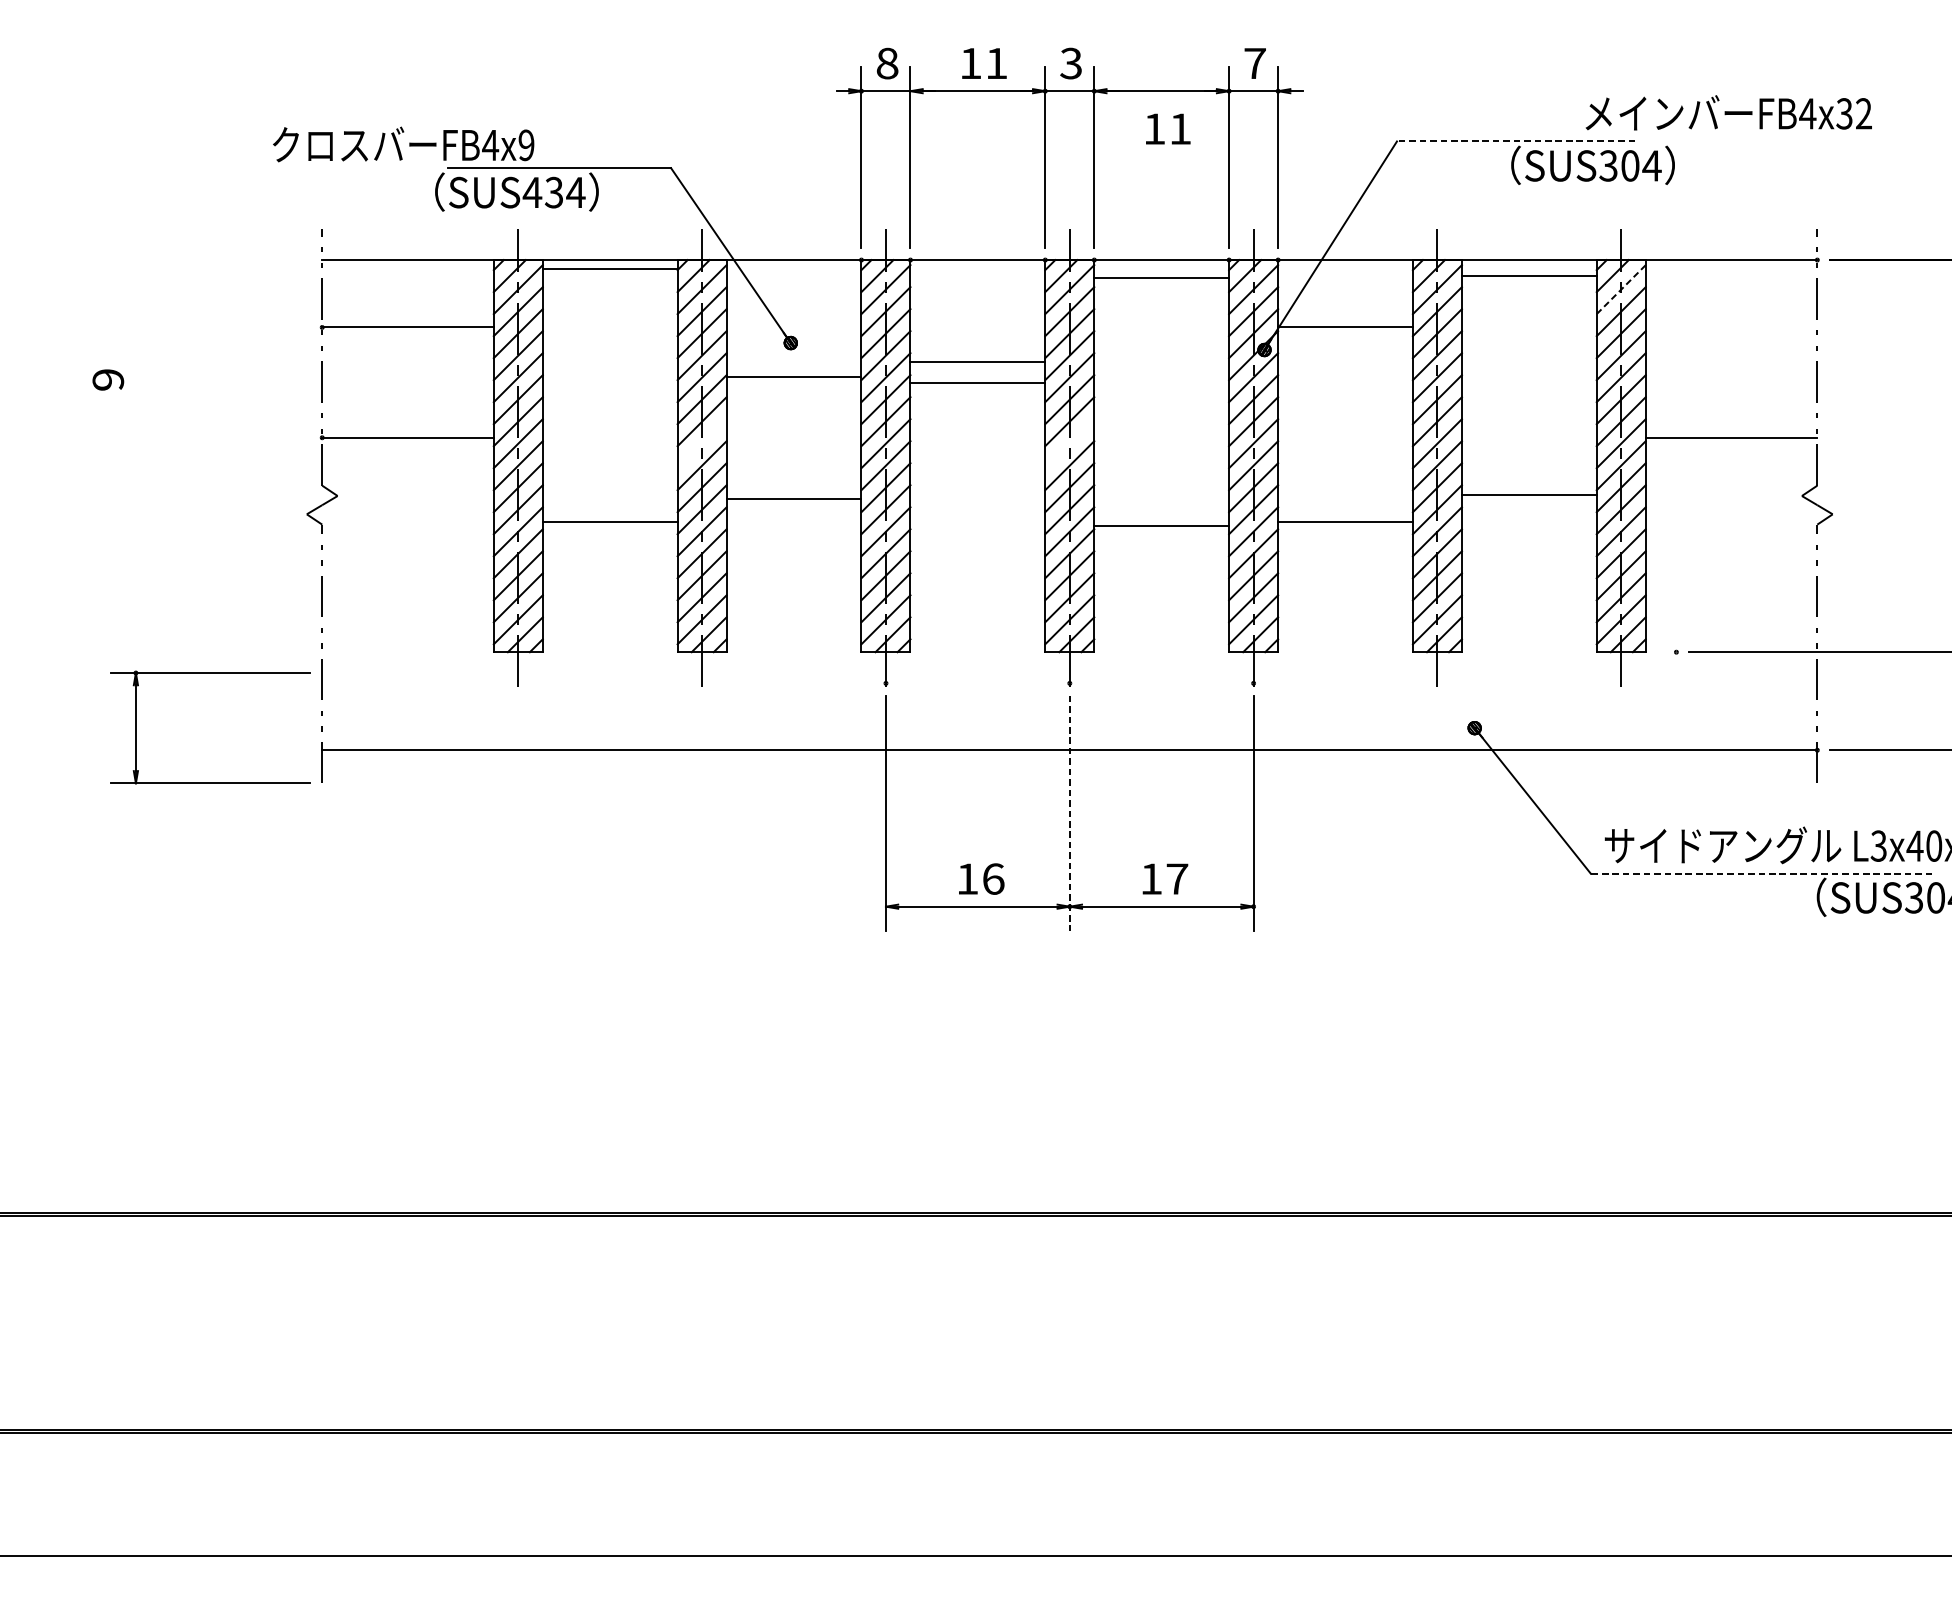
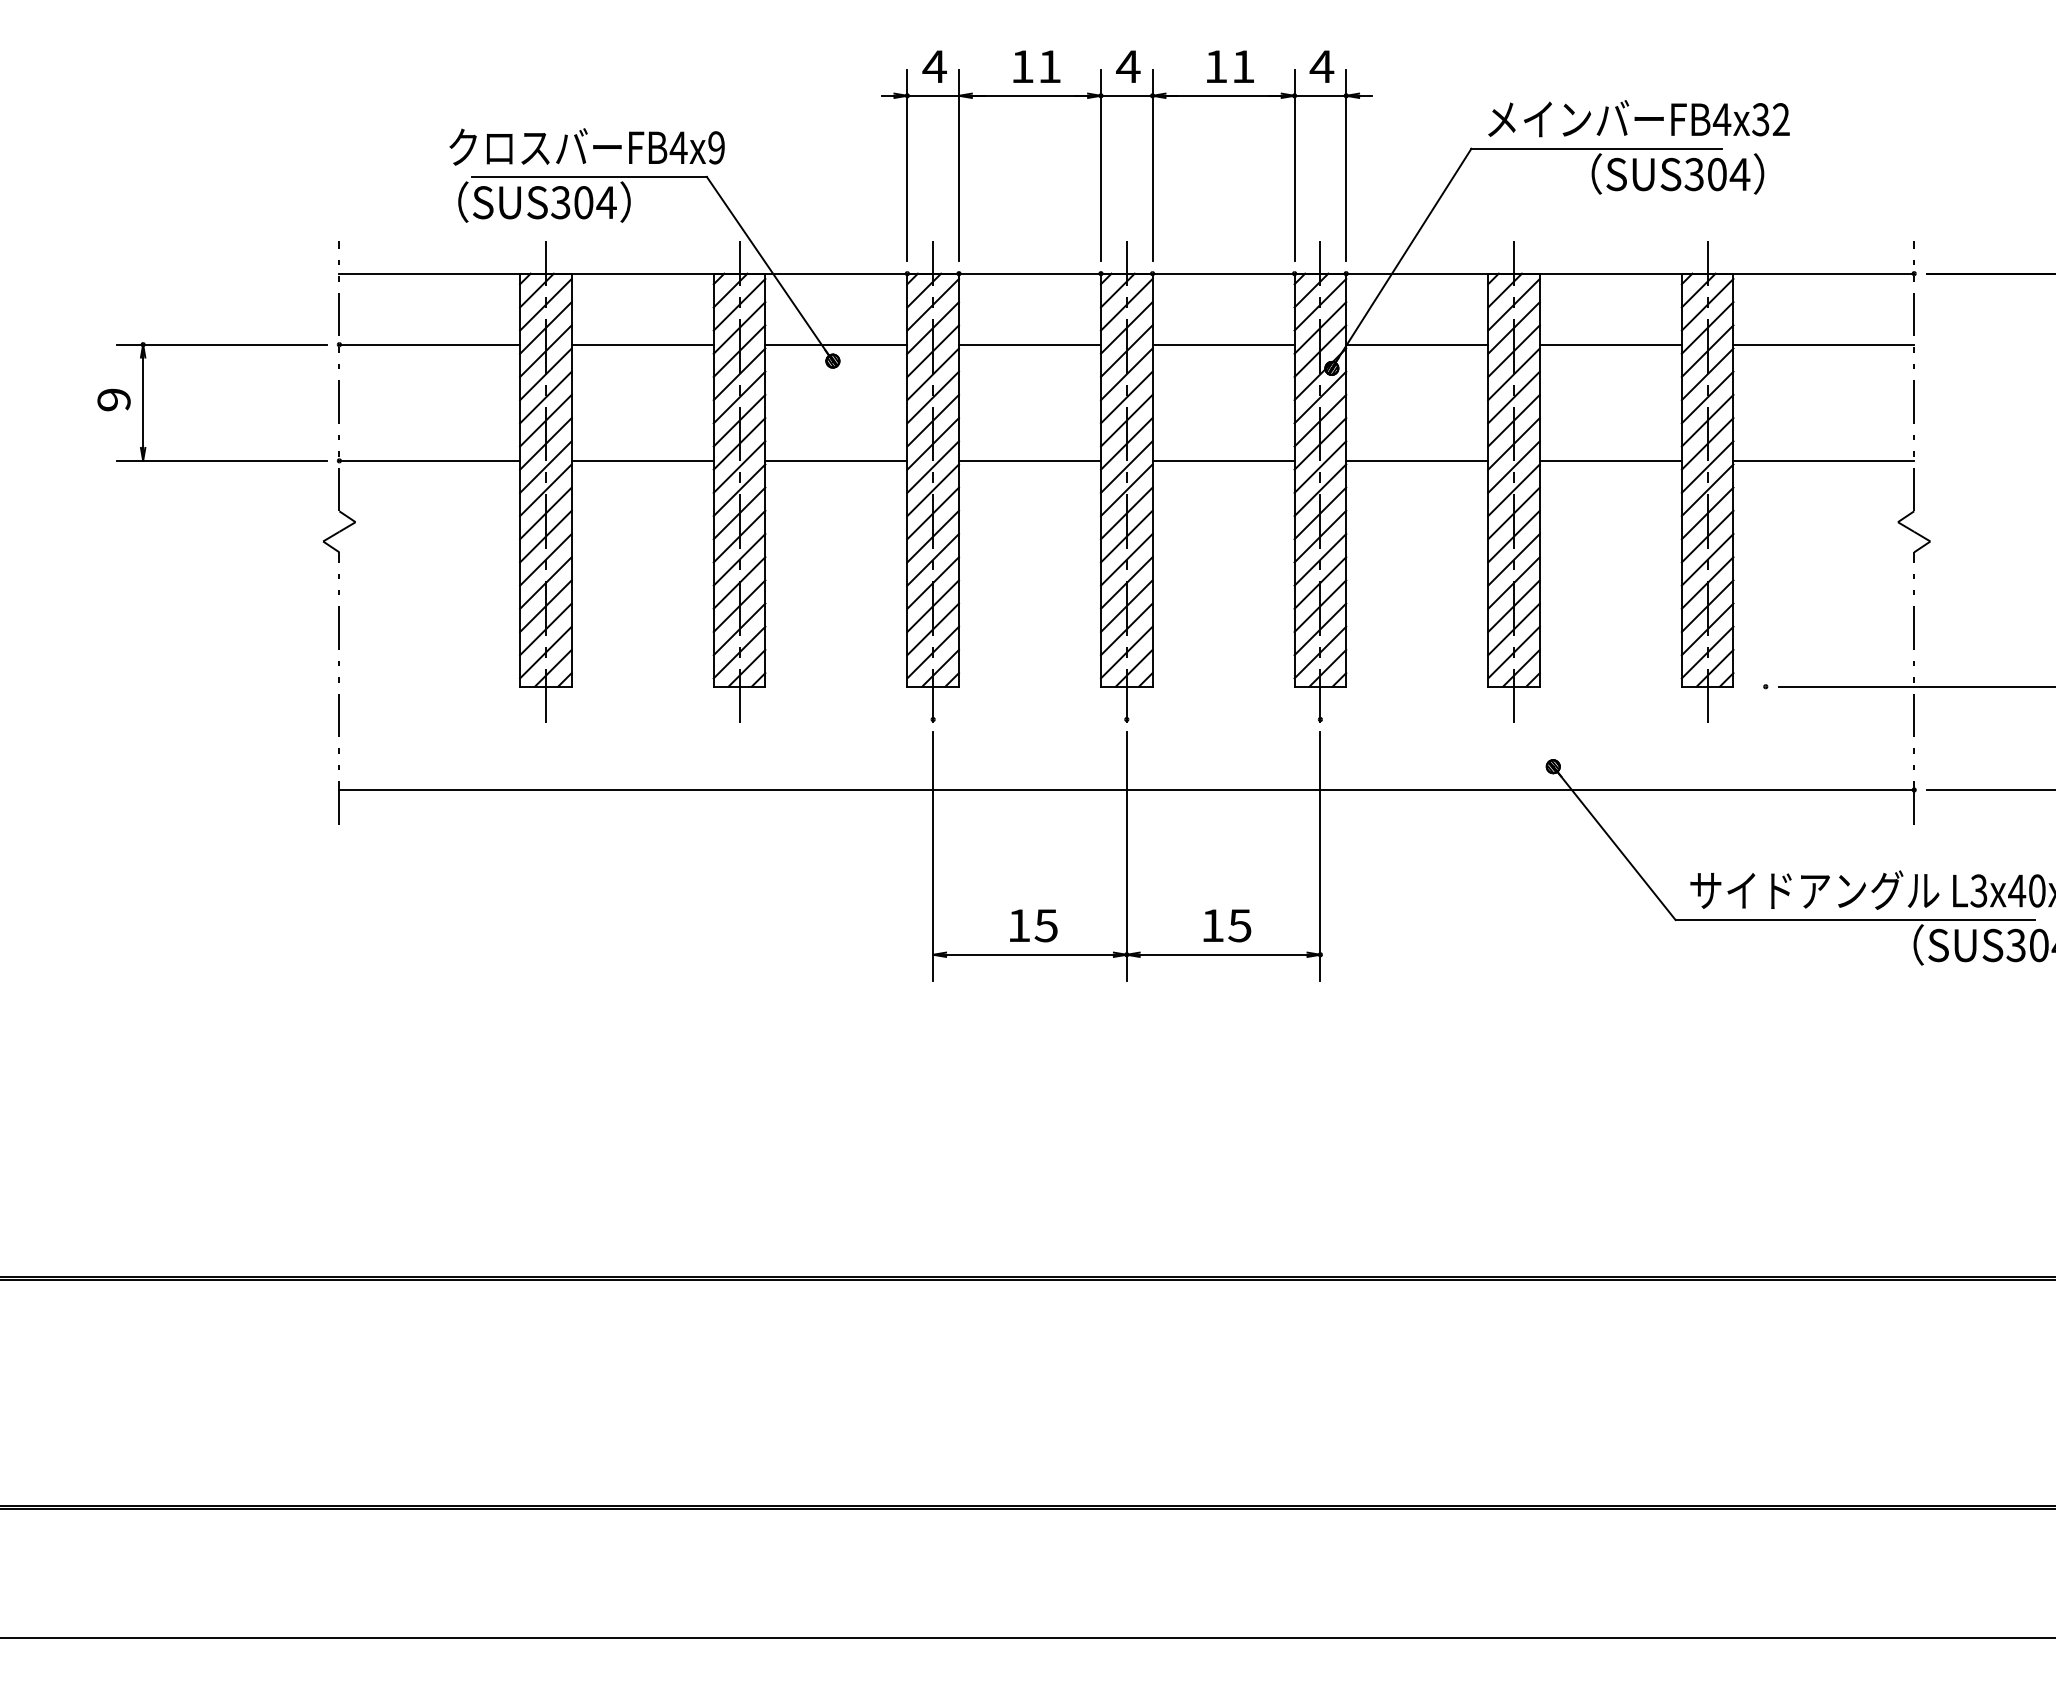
text: (887, 63) -> (934, 66), 8 -> 4
text: (1071, 63) -> (1128, 66), 3 -> 4
text: (1254, 63) -> (1321, 66), 7 -> 4
text: (1728, 112) -> (1638, 118), moved
text: (1168, 128) -> (1230, 66), moved
line: (1515, 141) -> (1596, 148), dashed -> solid
text: (403, 144) -> (586, 146), moved
text: (542, 192) -> (571, 202), SUS434 -> SUS304
line: (610, 268) -> (642, 344), moved
line: (1529, 276) -> (1610, 344), moved
line: (1161, 277) -> (1223, 344), moved
line: (1621, 289) -> (1707, 304), dashed -> solid
line: (1731, 327) -> (1823, 344), added
line: (977, 361) -> (1029, 460), moved
line: (794, 376) -> (836, 344), moved
line: (977, 383) -> (1029, 344), moved
line: (702, 443) -> (739, 466), added
line: (1069, 443) -> (1126, 466), added
line: (1529, 494) -> (1610, 460), moved
line: (794, 499) -> (836, 460), moved
line: (610, 521) -> (642, 460), moved
line: (1345, 521) -> (1417, 460), moved
line: (1161, 525) -> (1223, 460), moved
part: (210, 673) -> (221, 345), moved
line: (1069, 814) -> (1126, 857), dashed -> solid
line: (1761, 874) -> (1855, 920), dashed -> solid
text: (993, 878) -> (1046, 925), 16 -> 15
text: (1176, 878) -> (1239, 925), 17 -> 15

